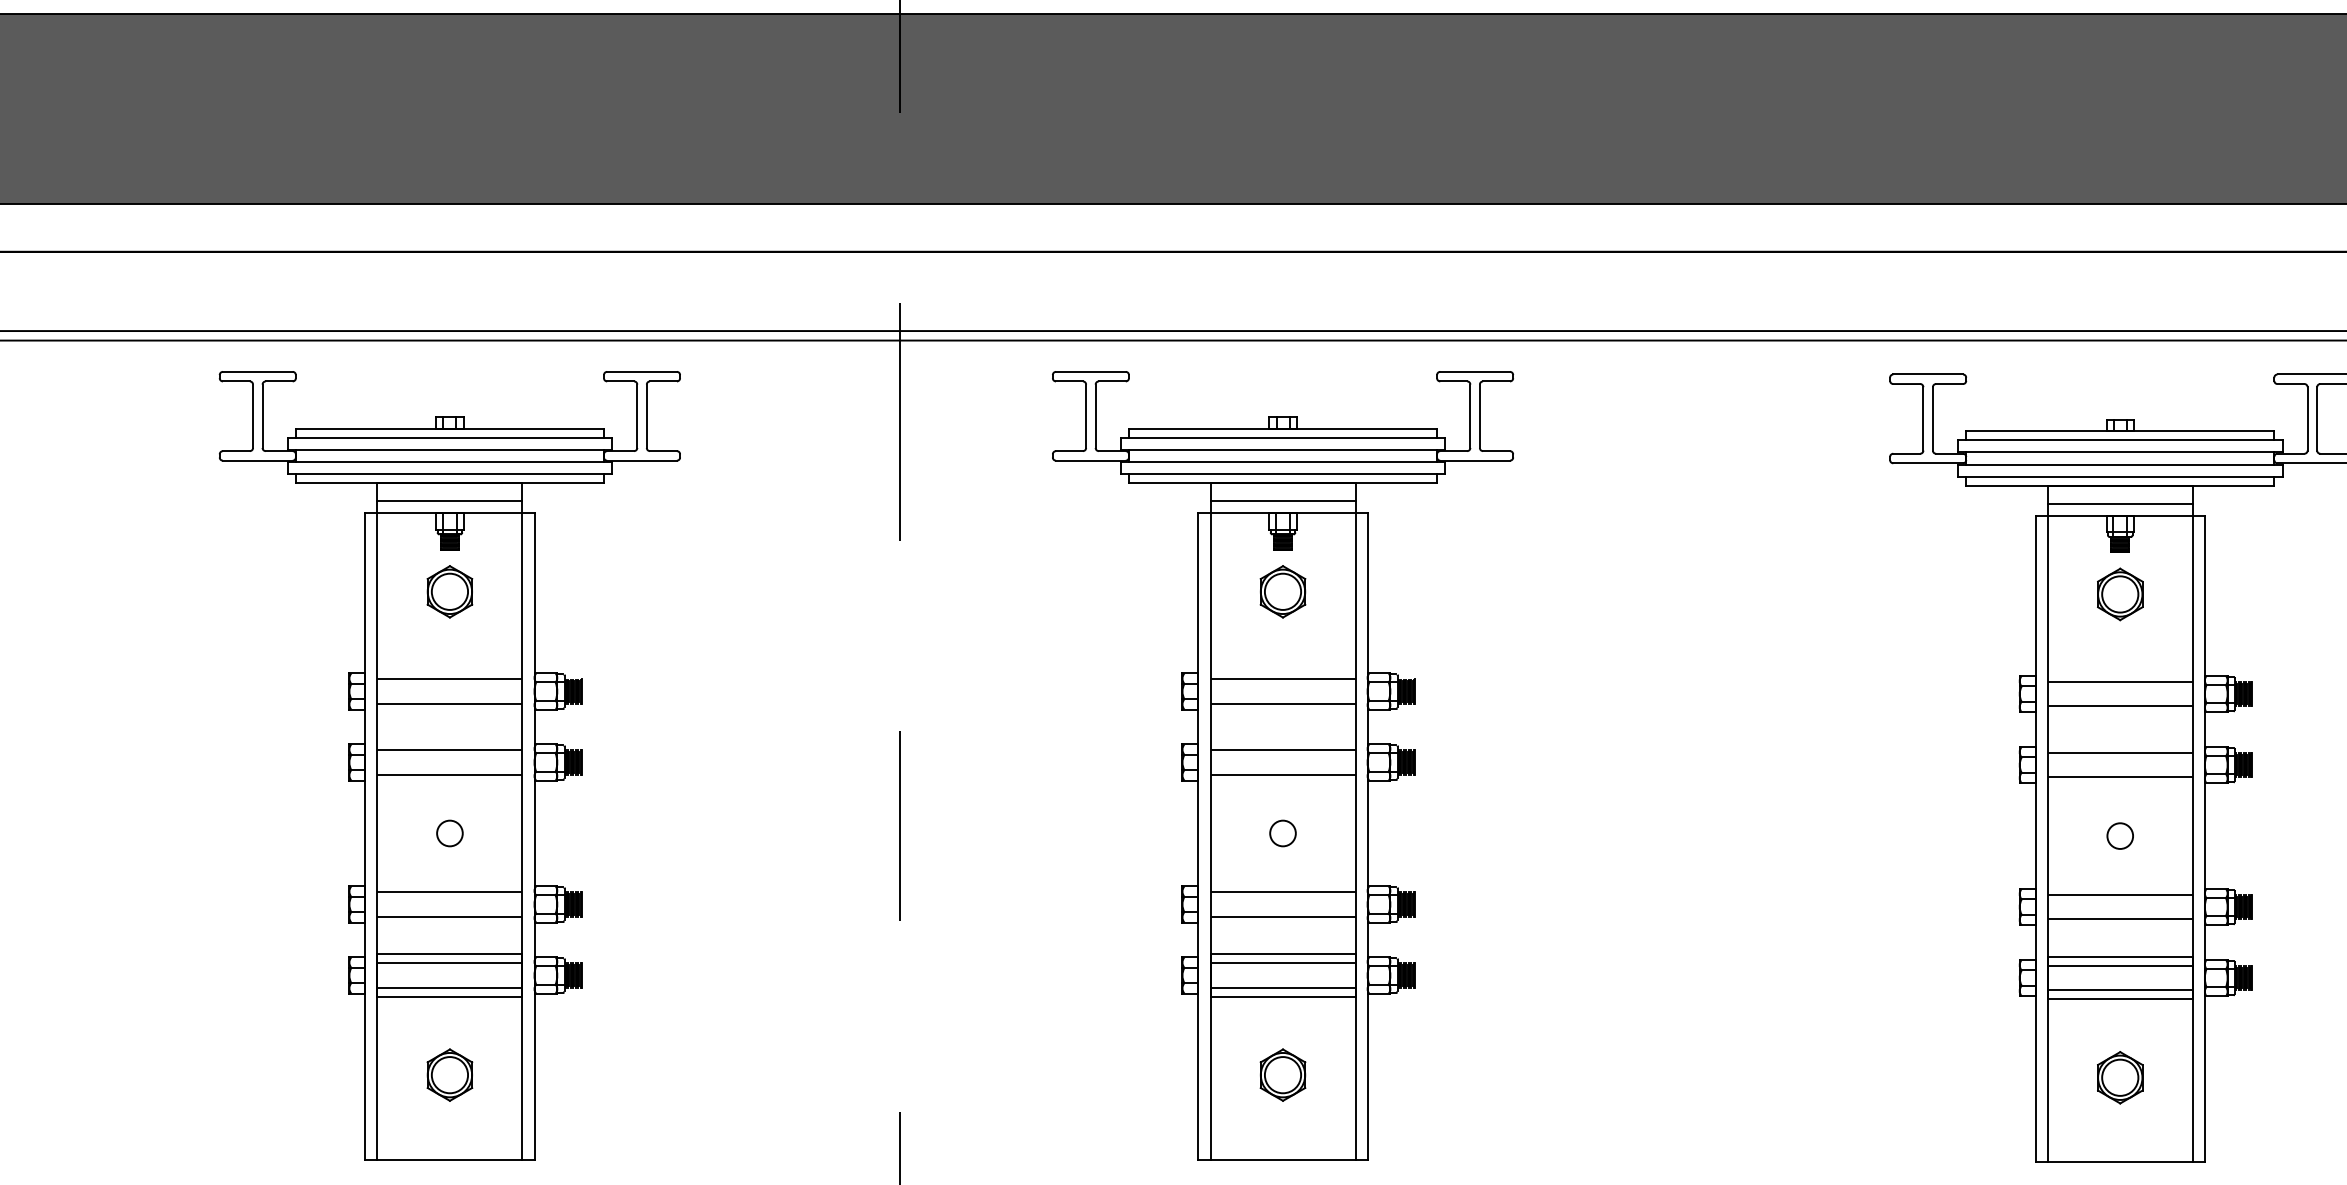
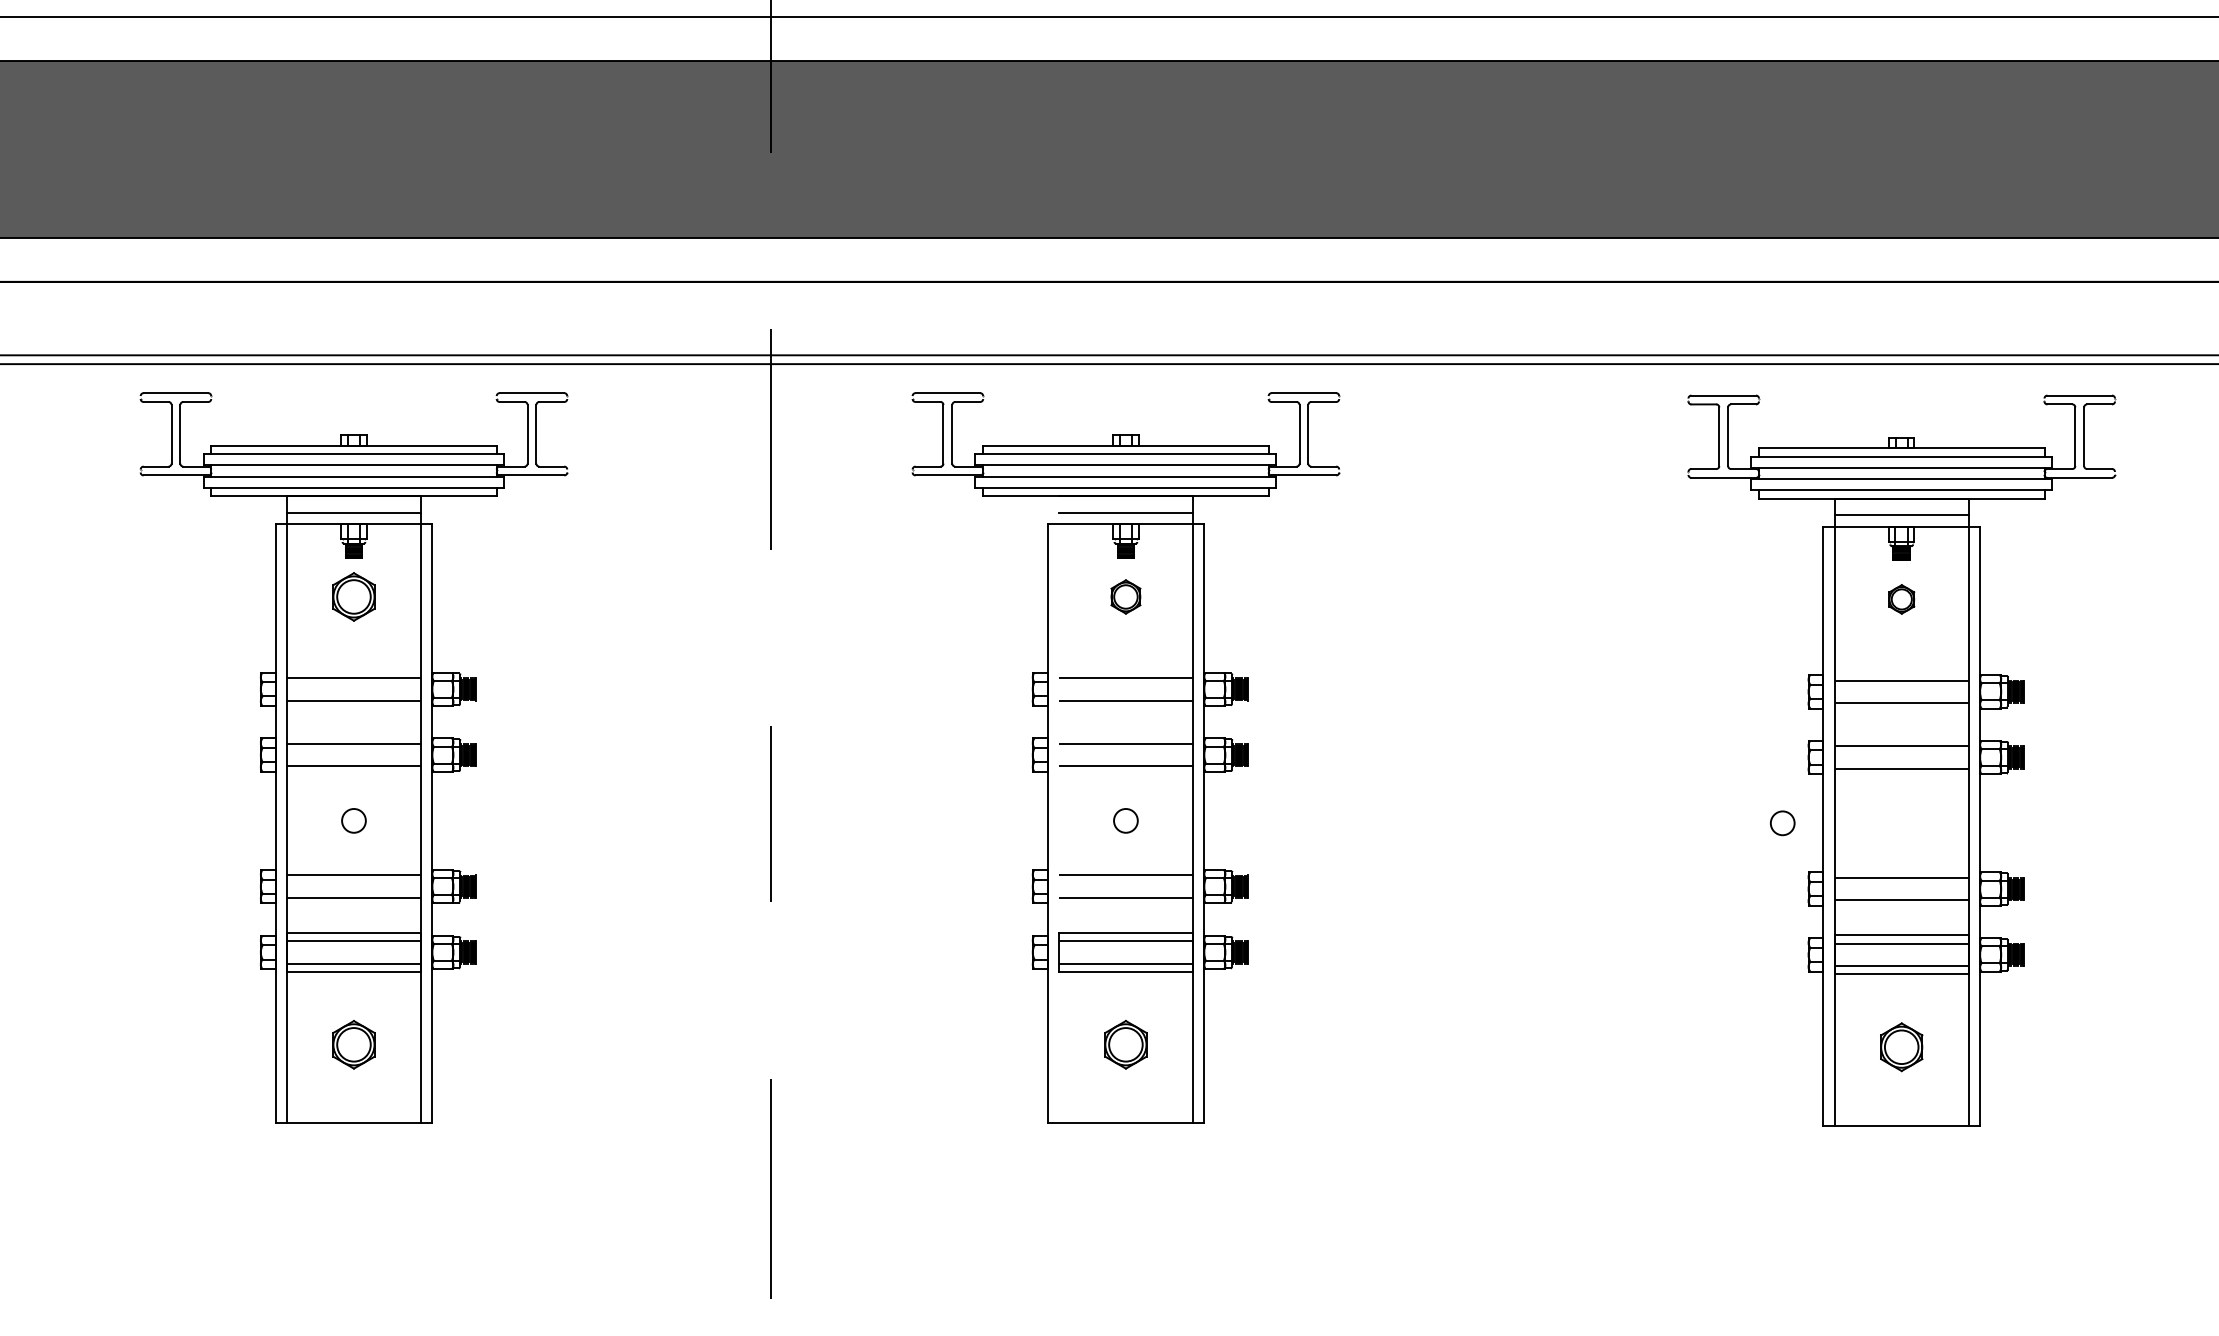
part: (1282, 591) -> (1125, 596), size x0.7
part: (2120, 594) -> (1901, 599), size x0.6
line: (1210, 821) -> (1058, 809), removed
circle: (2120, 836) -> (1782, 823), moved

